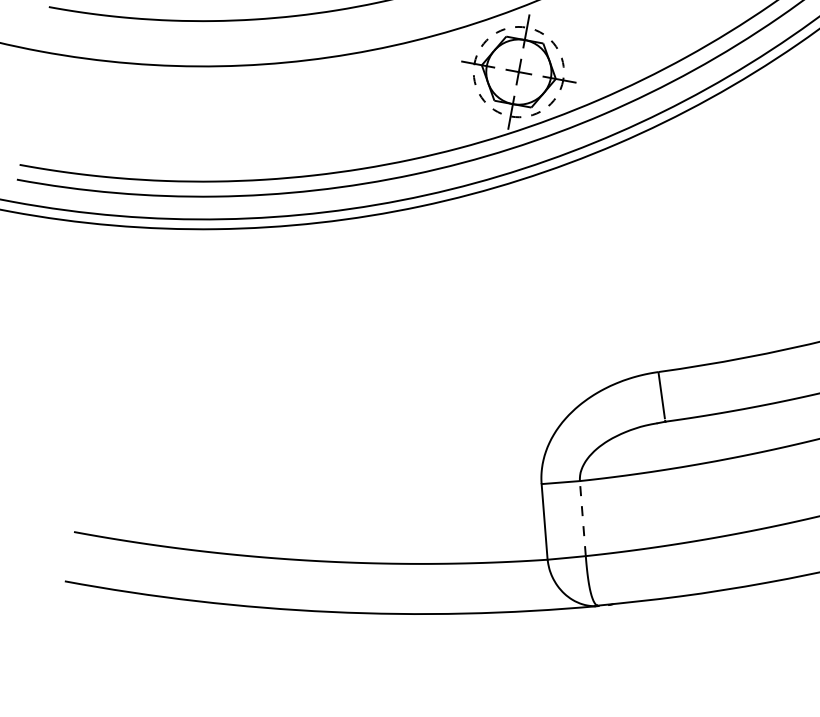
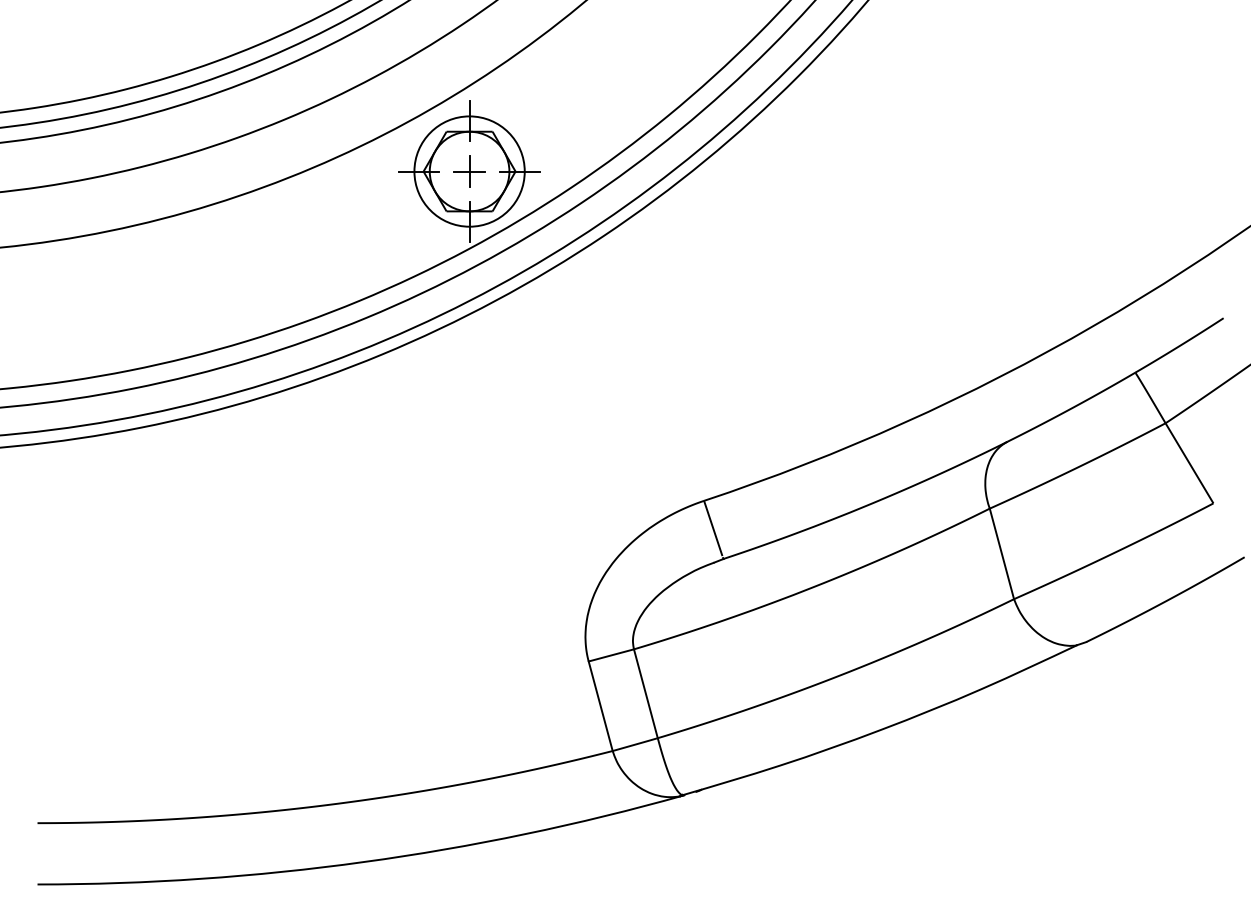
circle: (518, 72) -> (469, 171), dashed -> solid
line: (582, 518) -> (645, 693), dashed -> solid

